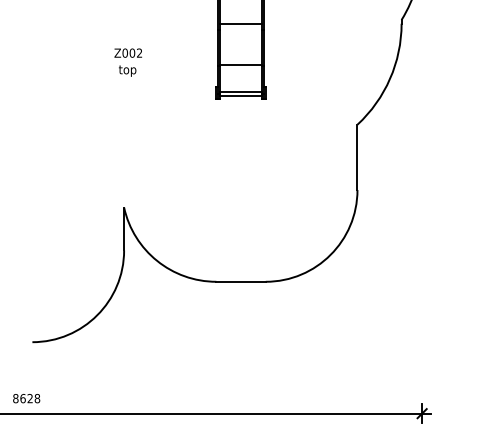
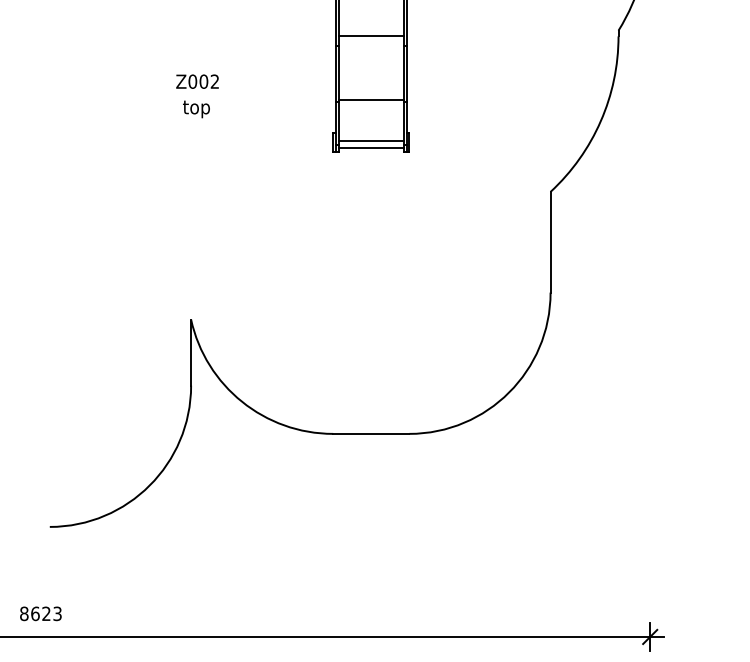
text: (37, 398) -> (57, 613), 8628 -> 8623

